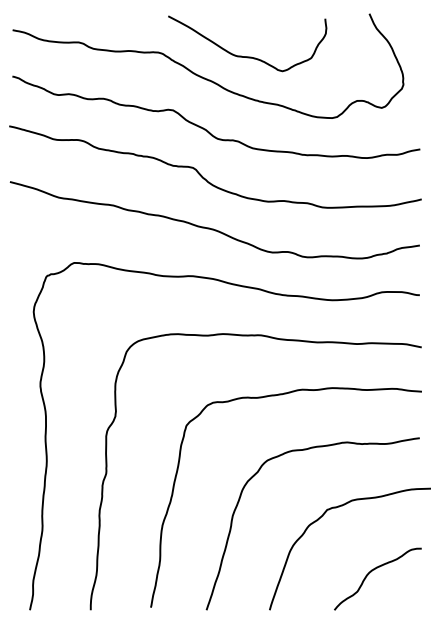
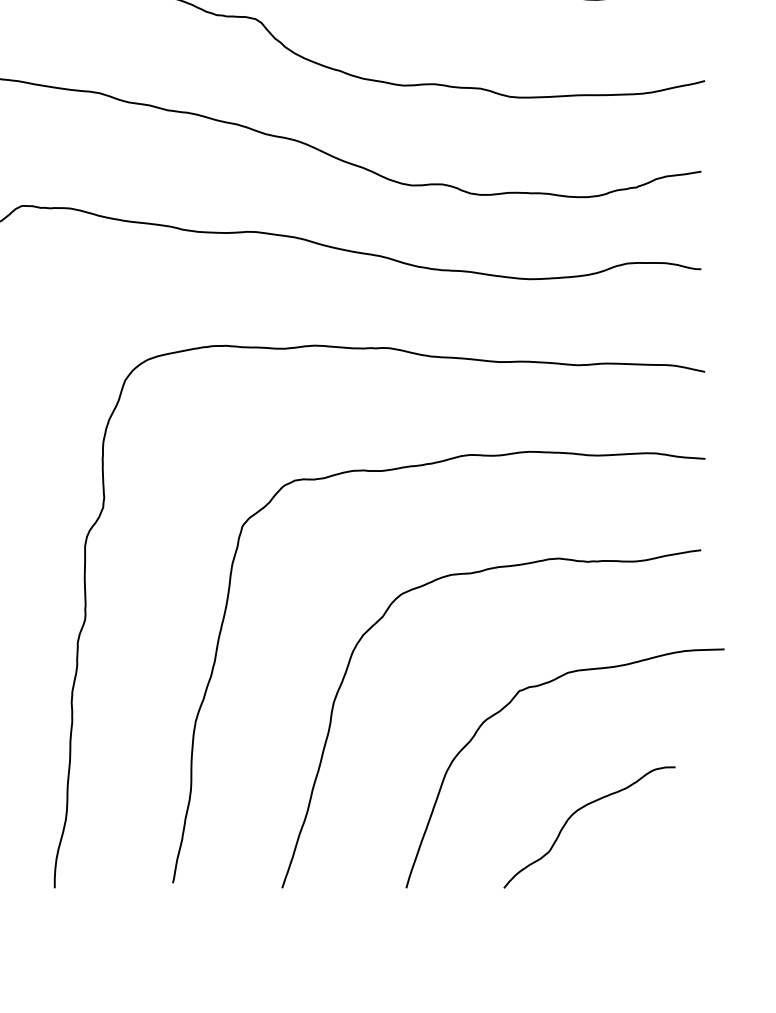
curve: (371, 572) -> (576, 814), moved

